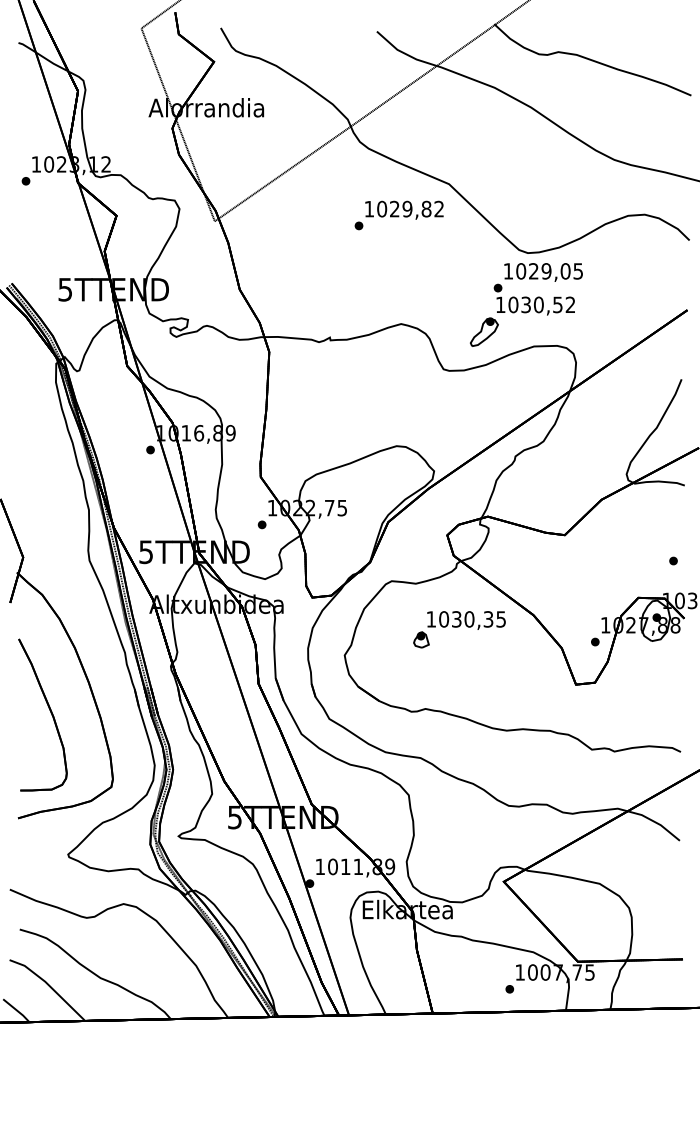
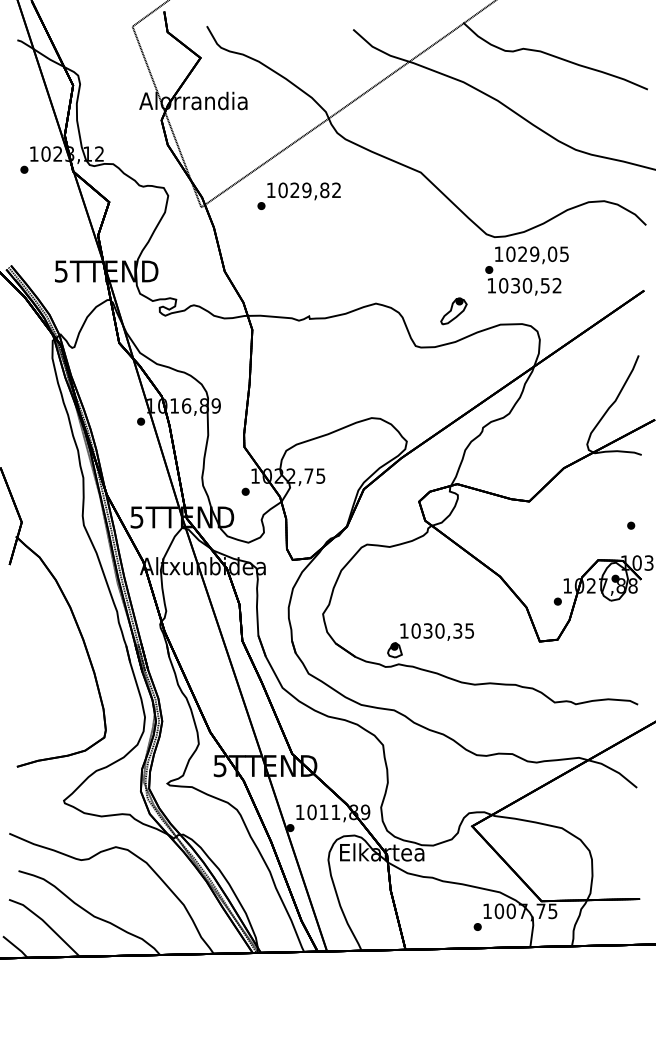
text: (398, 215) -> (298, 196), moved
text: (537, 289) -> (526, 271), moved
part: (459, 629) -> (430, 640), moved
part: (49, 710) -> (46, 665), removed

